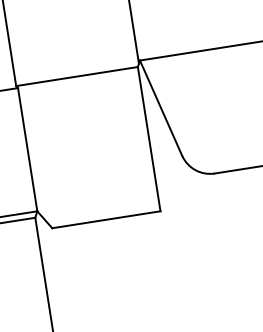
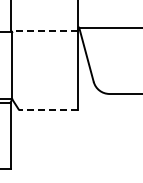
line: (77, 77) -> (44, 31), solid -> dashed
line: (105, 219) -> (47, 109), solid -> dashed

